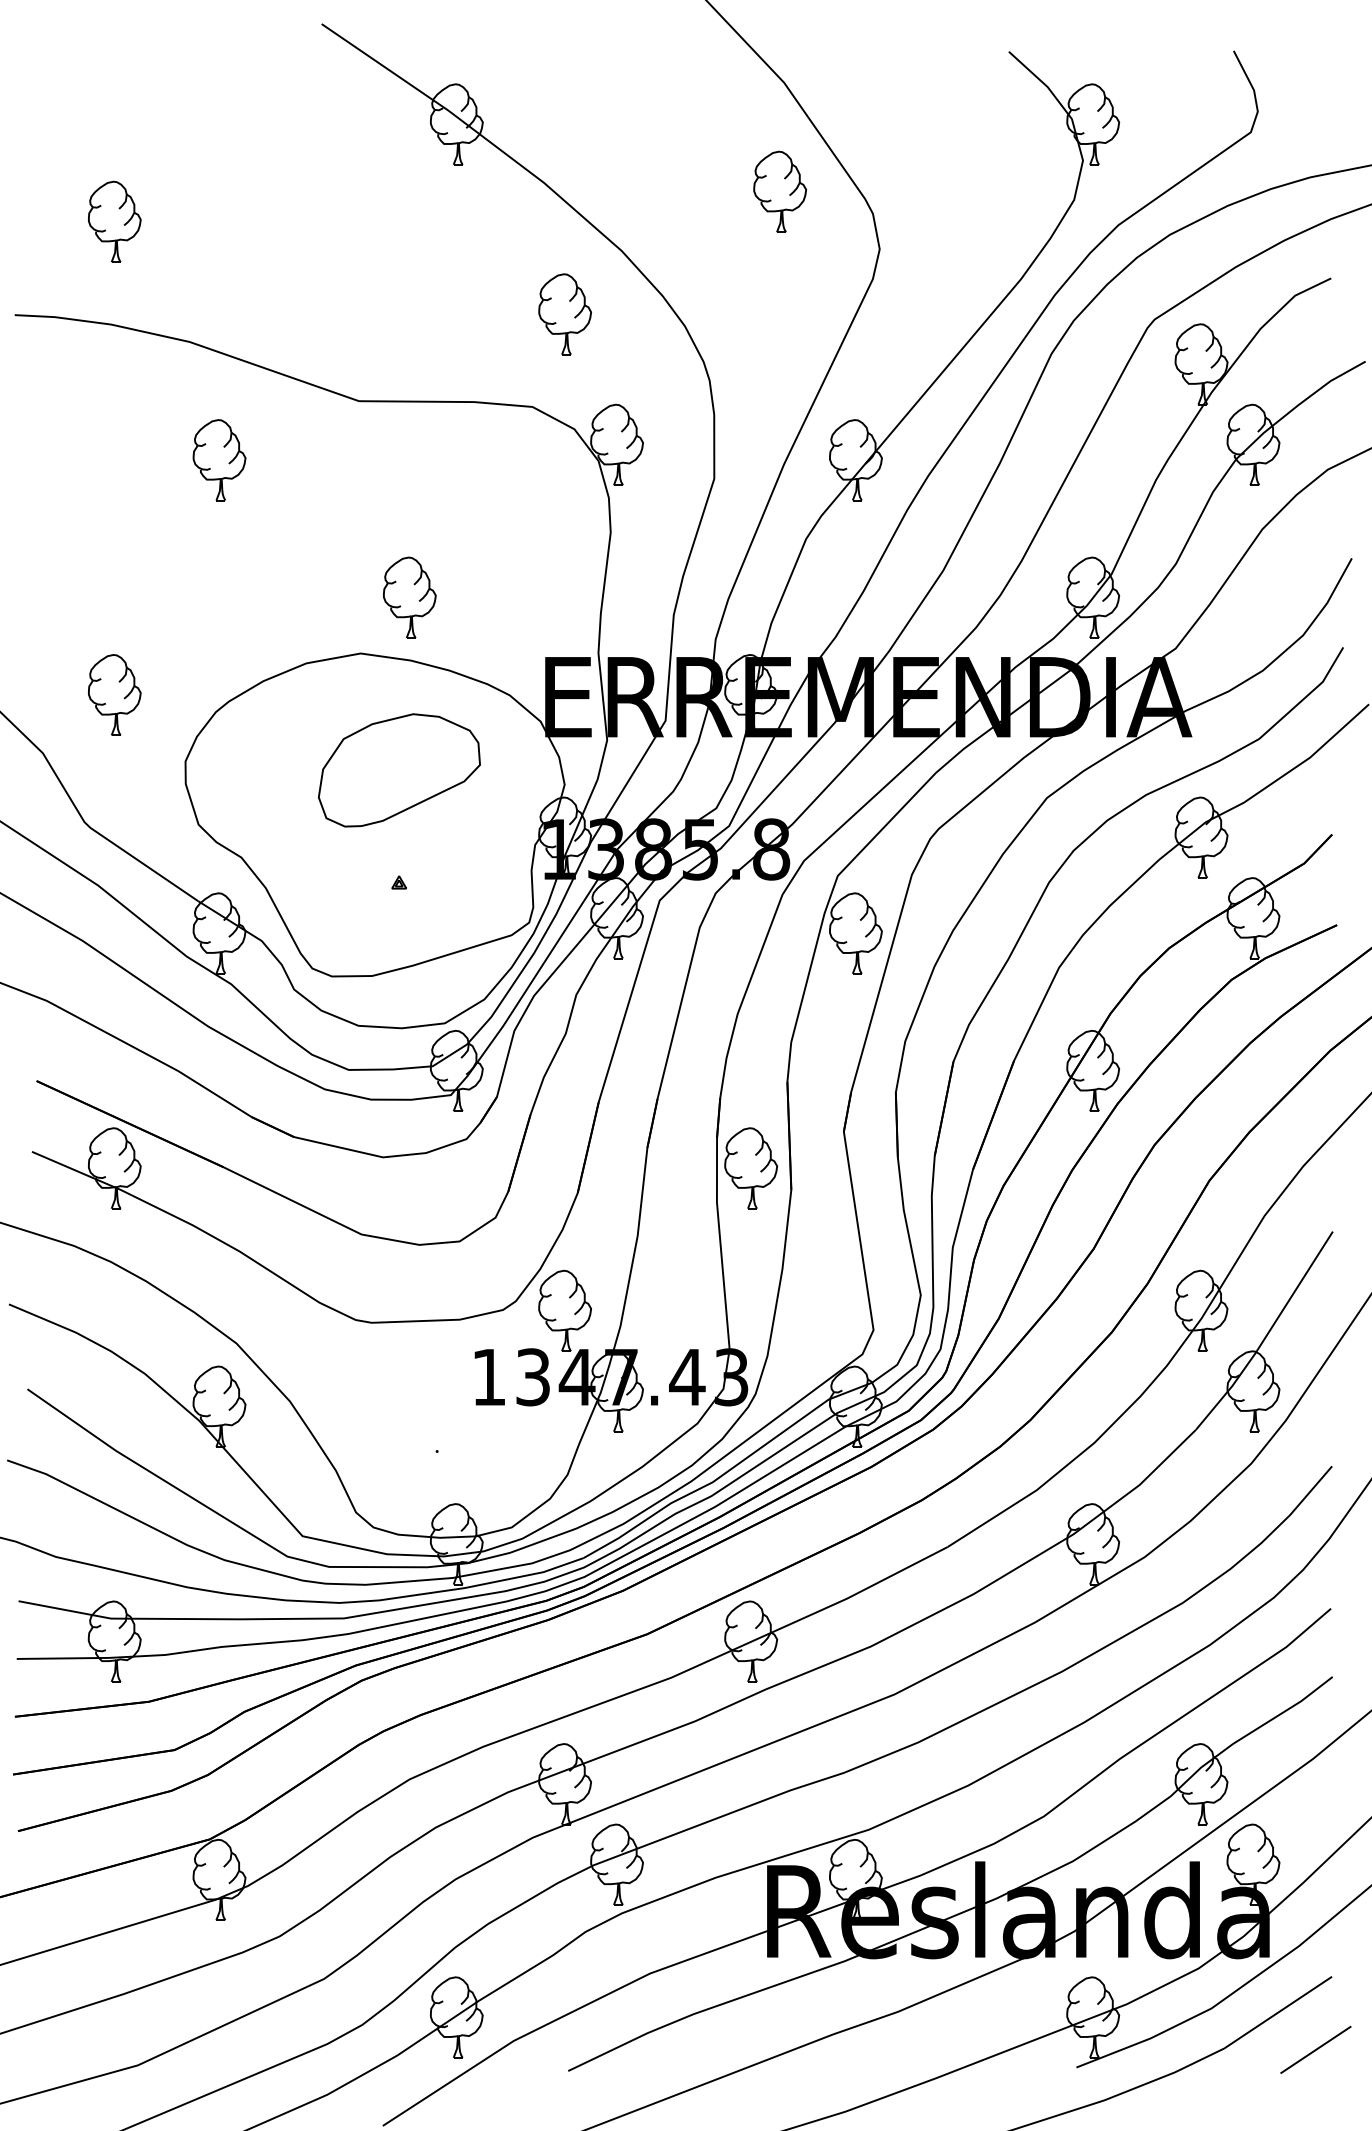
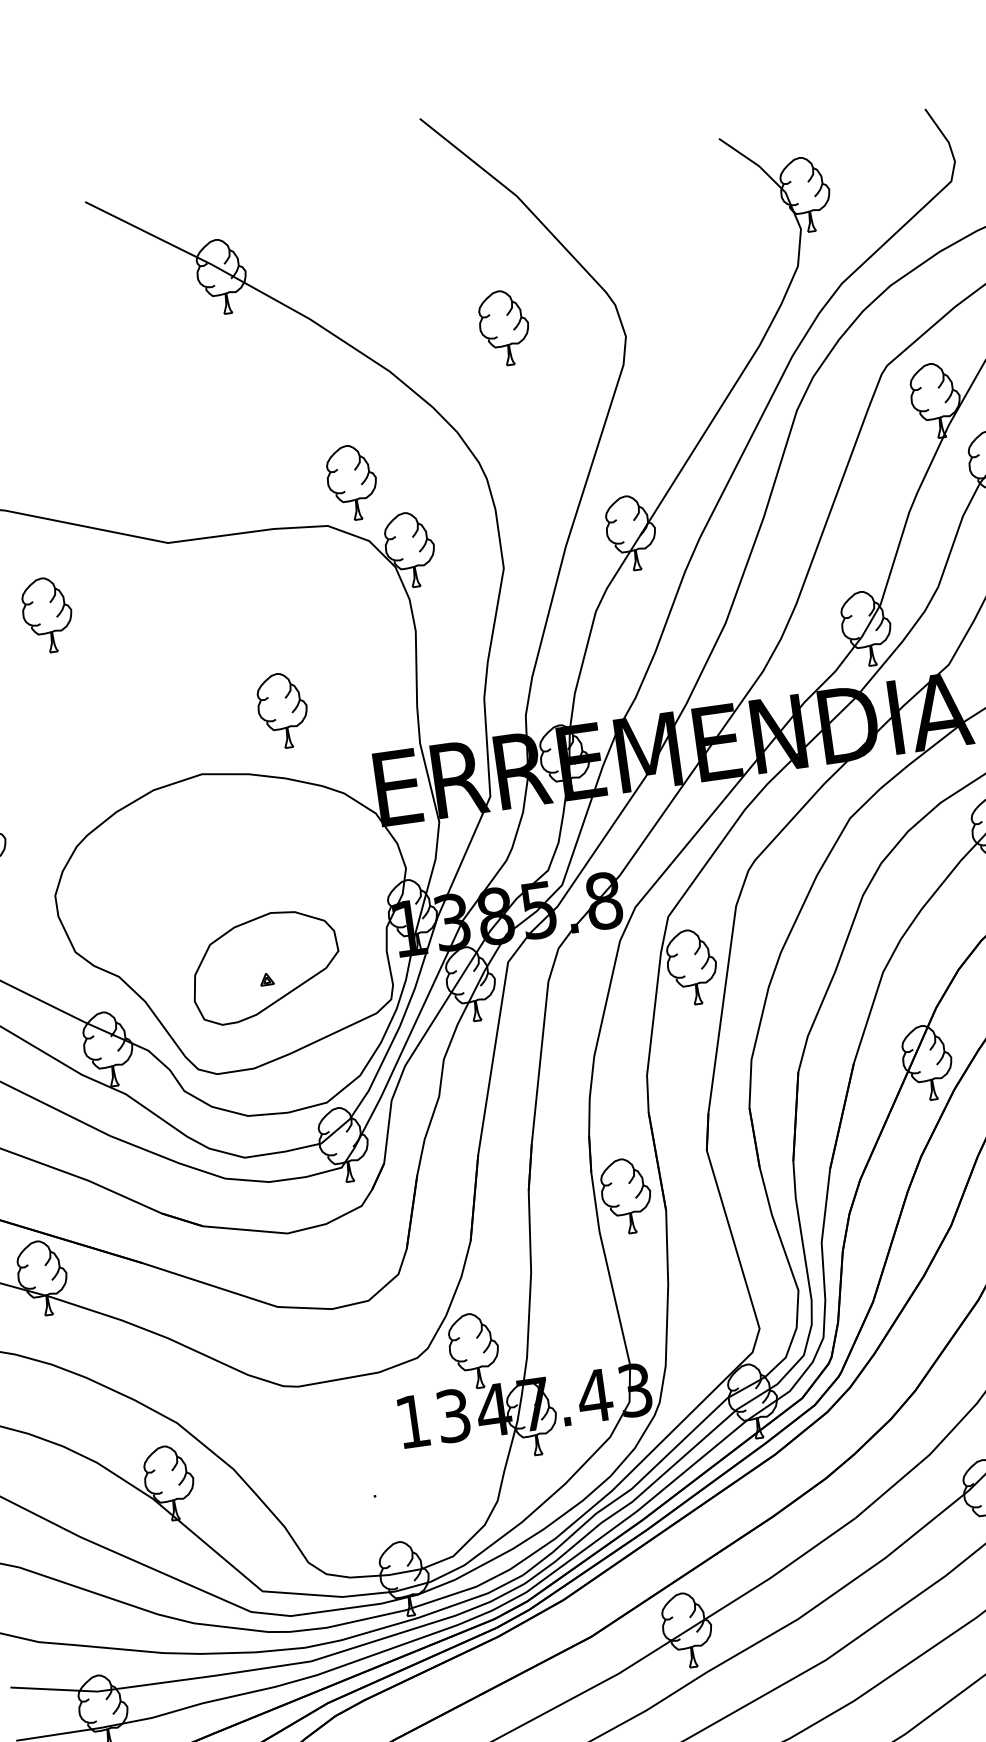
part: (780, 191) -> (504, 327), moved
part: (564, 314) -> (351, 482), moved
part: (409, 597) -> (282, 710), moved
part: (399, 770) -> (265, 966), moved

